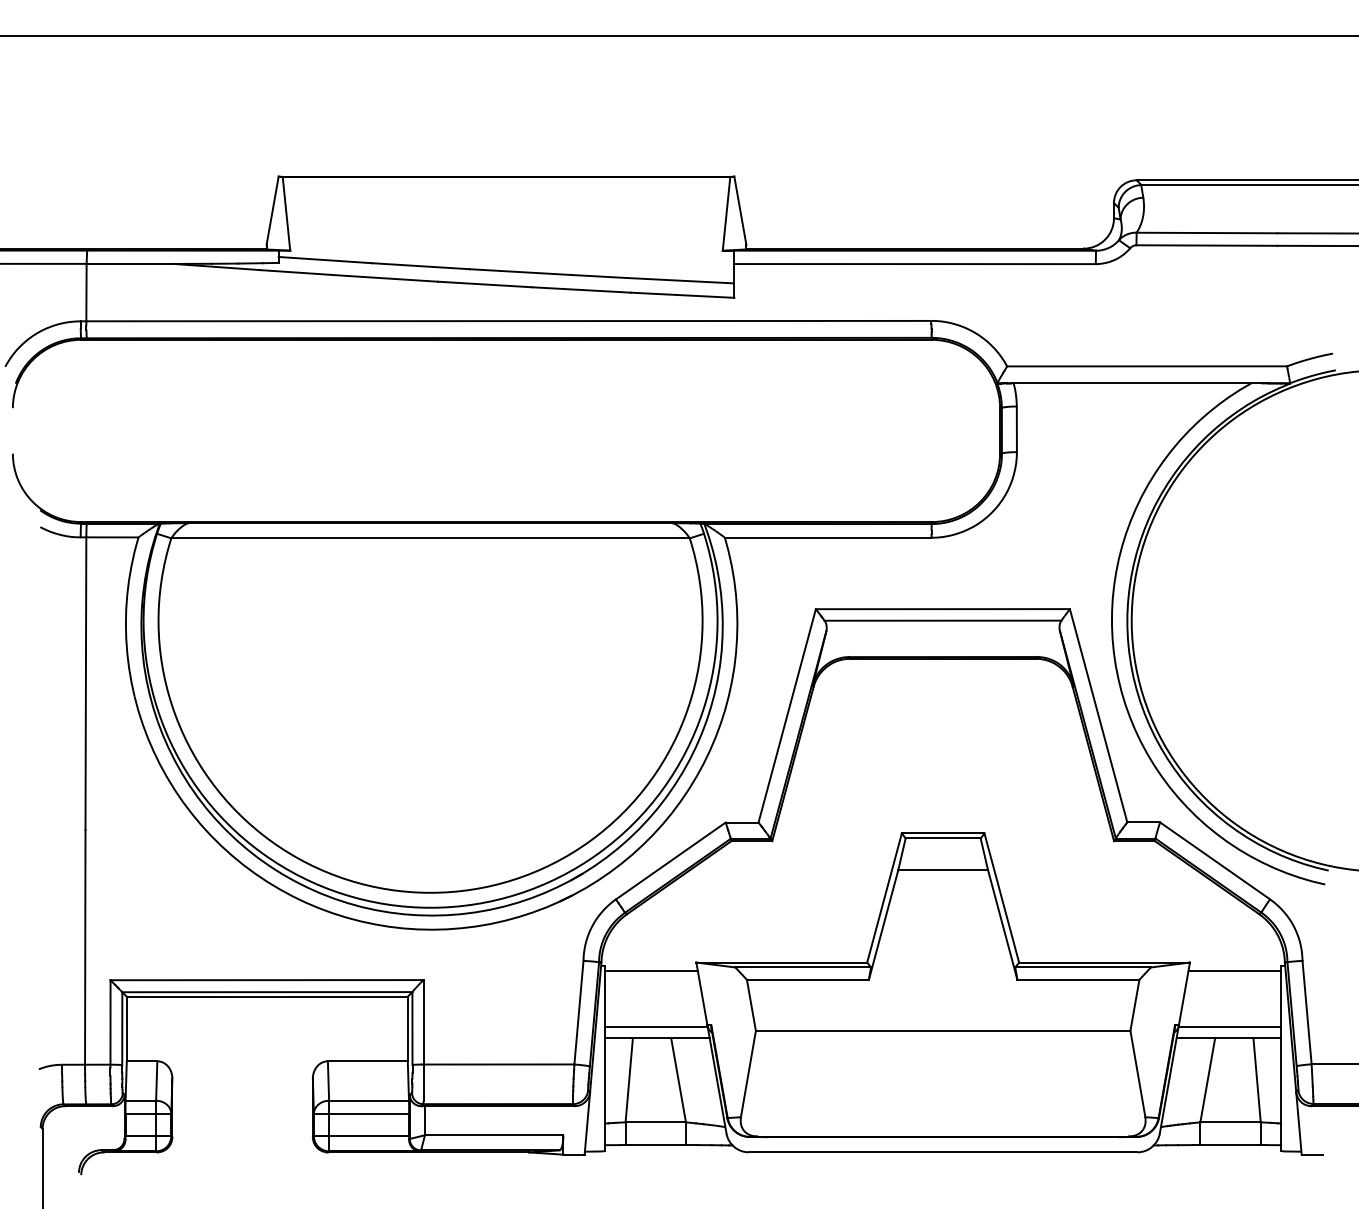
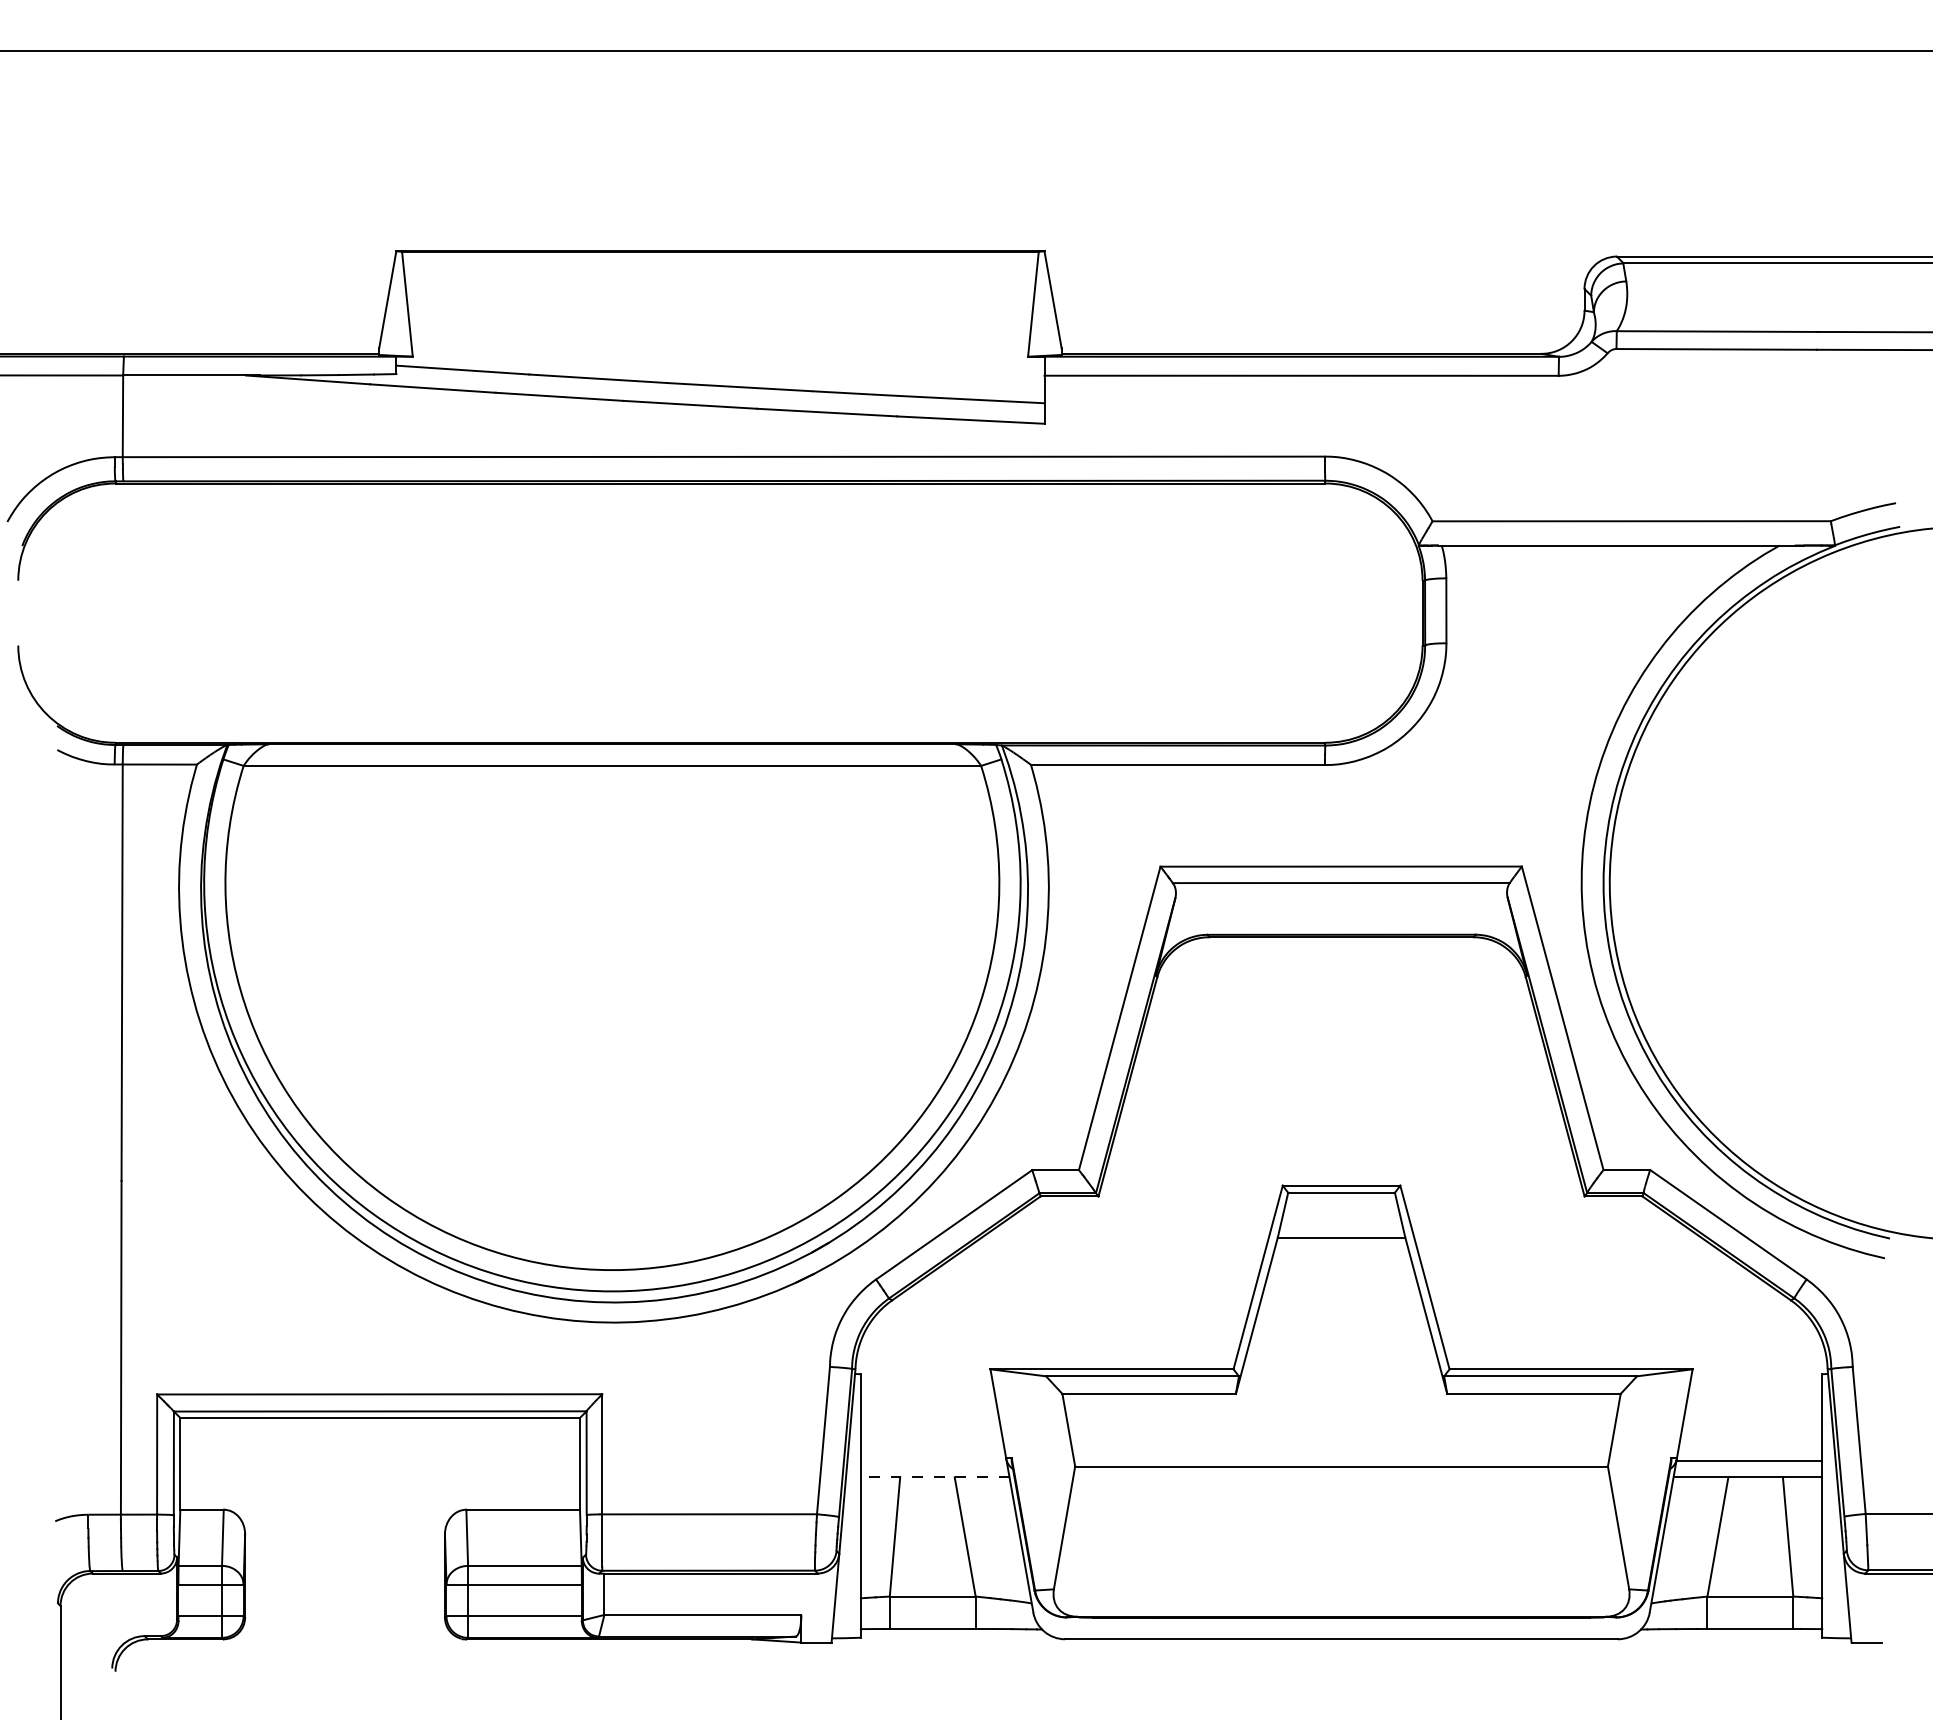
line: (651, 970) -> (926, 1380), removed
line: (1234, 970) -> (1756, 1380), removed
line: (656, 1027) -> (933, 1461), removed
line: (657, 1038) -> (934, 1477), solid -> dashed

